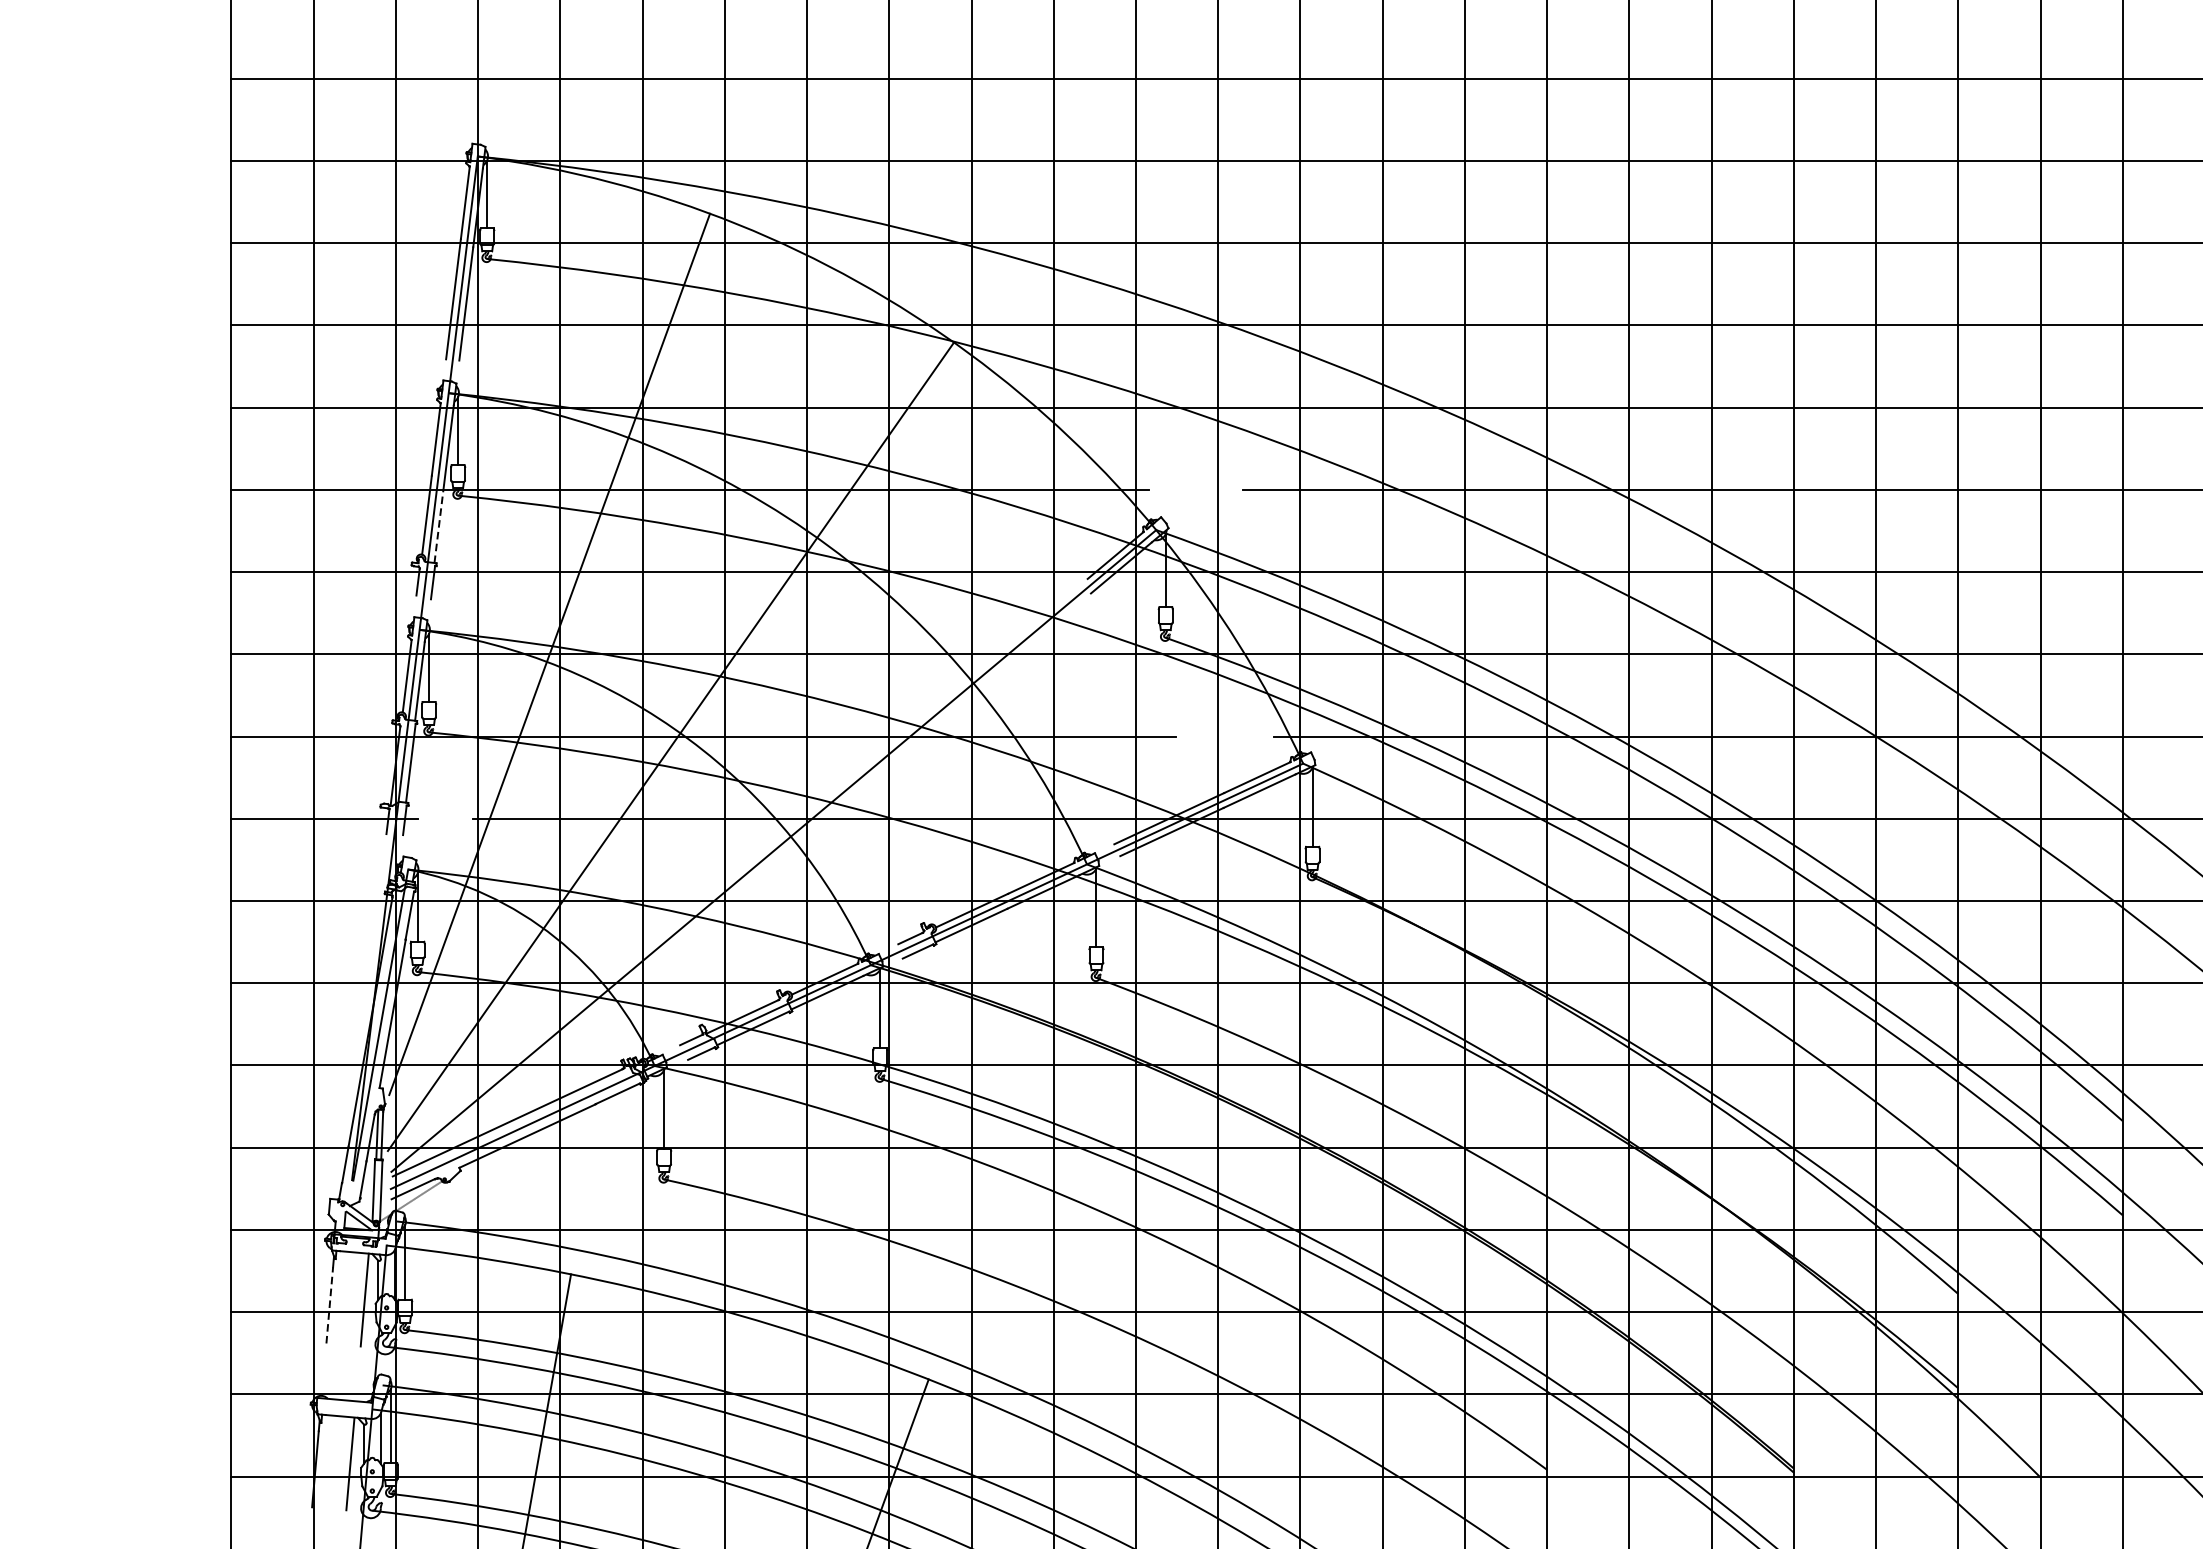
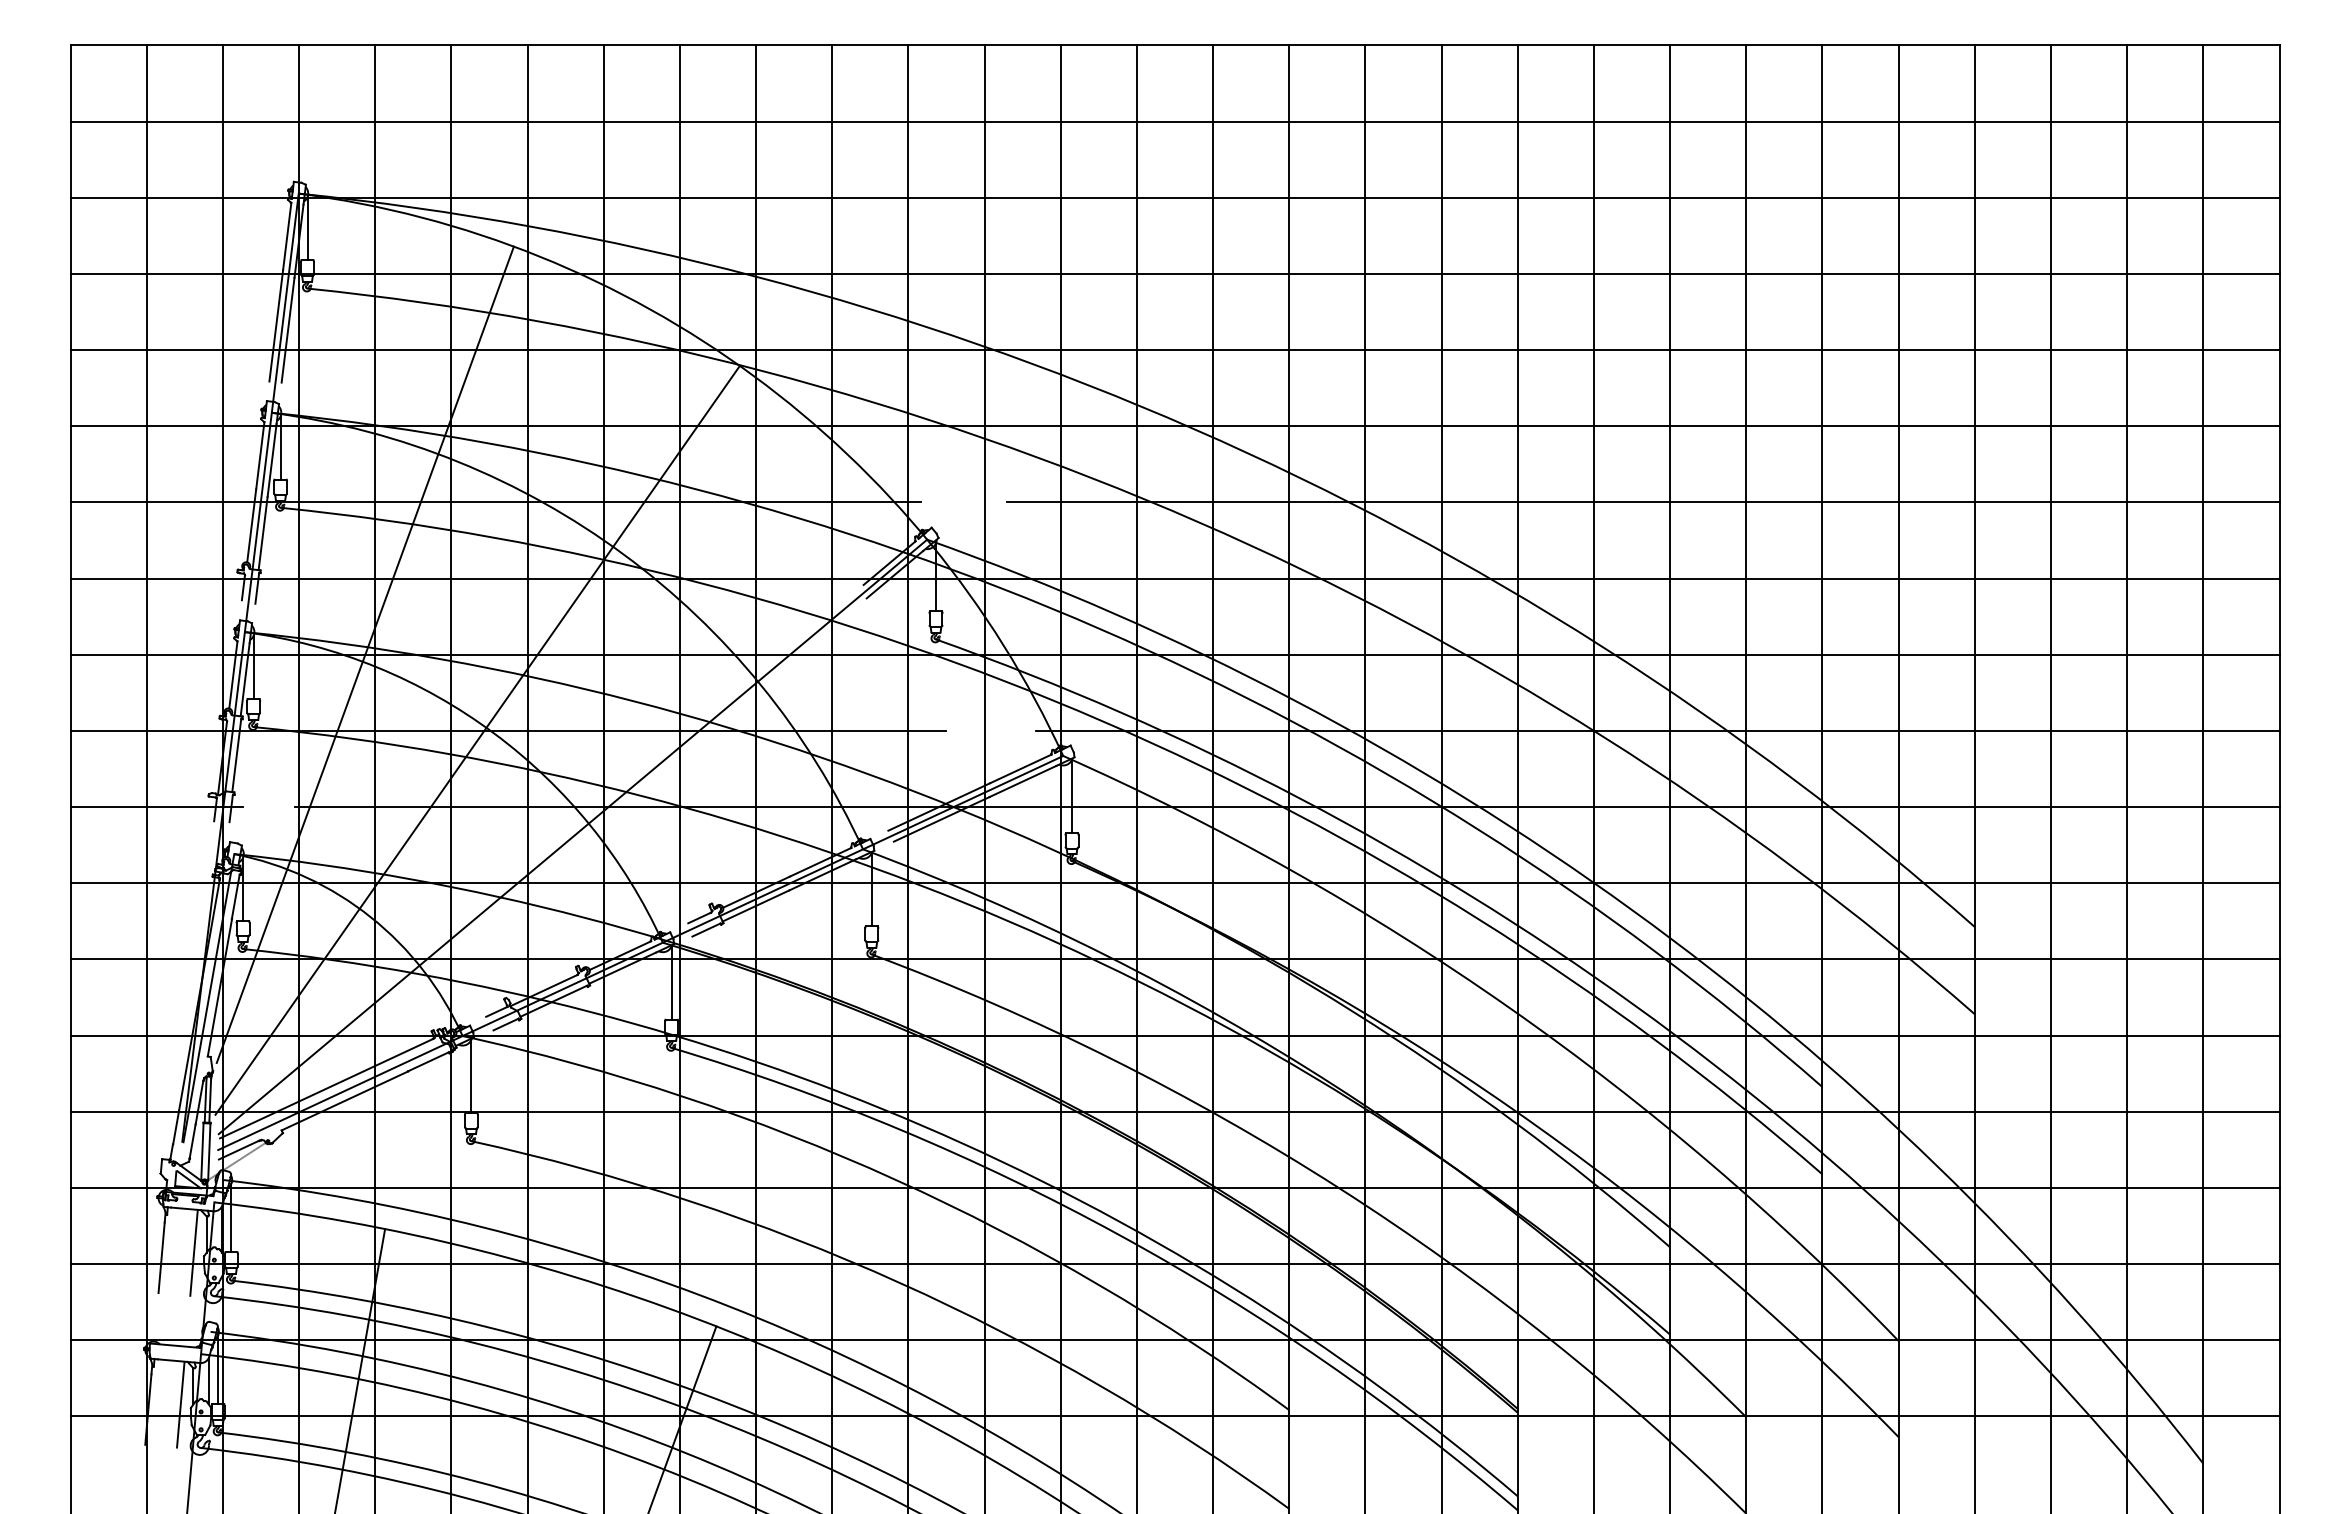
line: (439, 523) -> (263, 533), dashed -> solid
line: (329, 1305) -> (161, 1257), dashed -> solid

